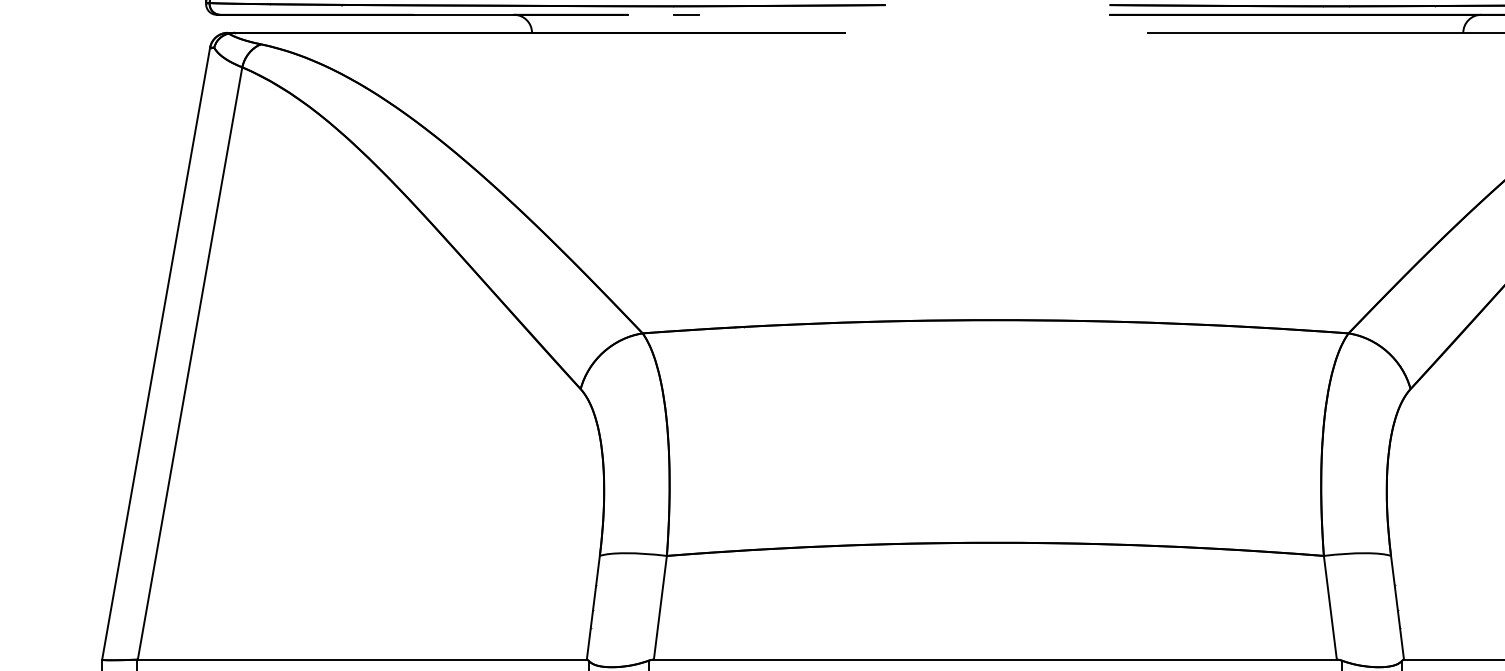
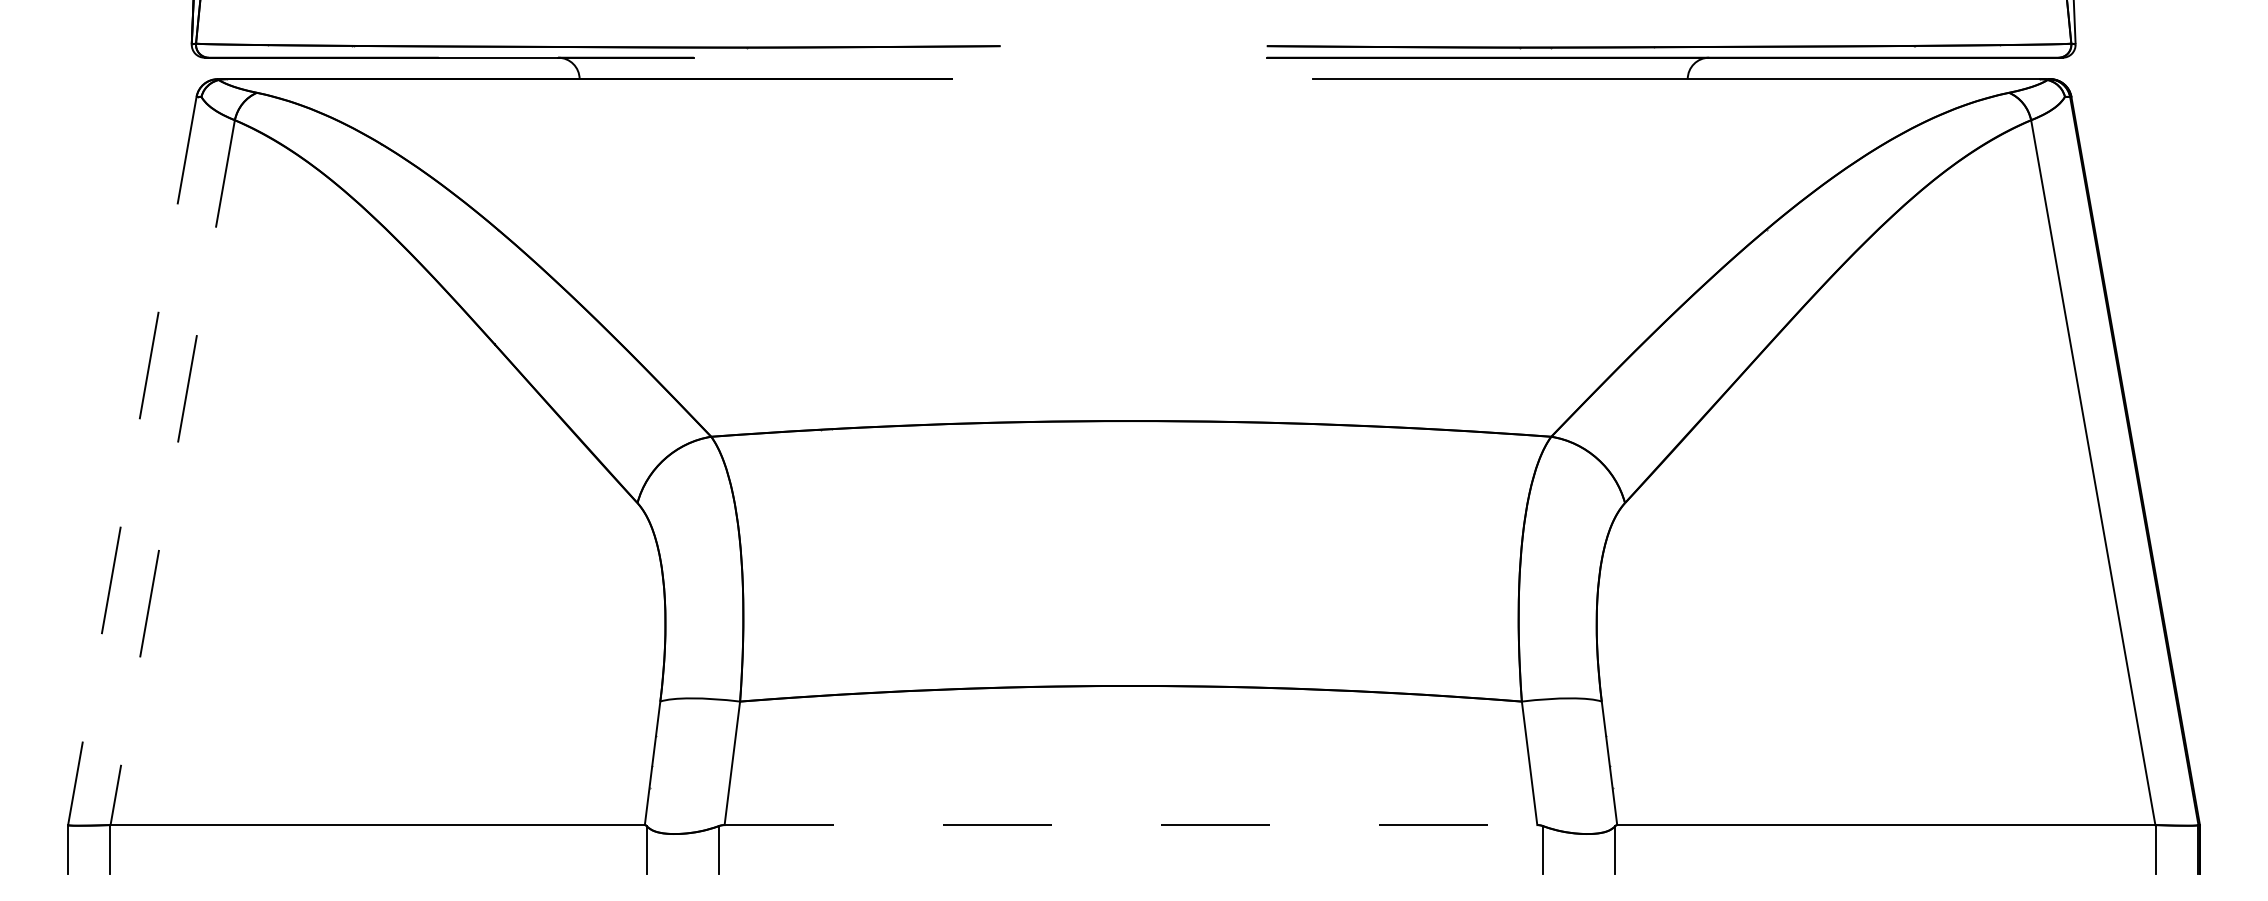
line: (686, 14) -> (763, 57), removed
line: (156, 354) -> (132, 461), solid -> dashed
line: (189, 363) -> (172, 472), solid -> dashed
line: (995, 660) -> (1131, 825), solid -> dashed

